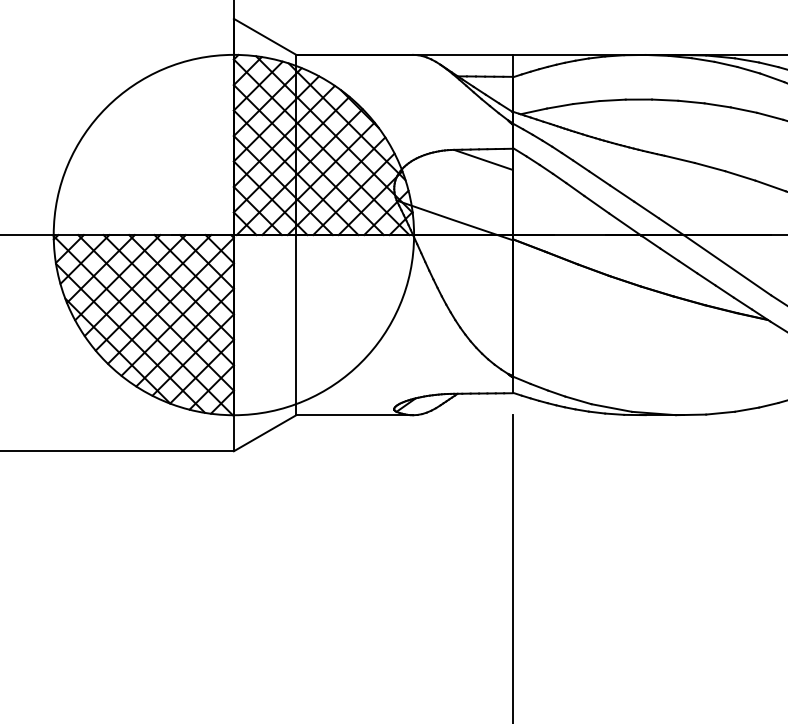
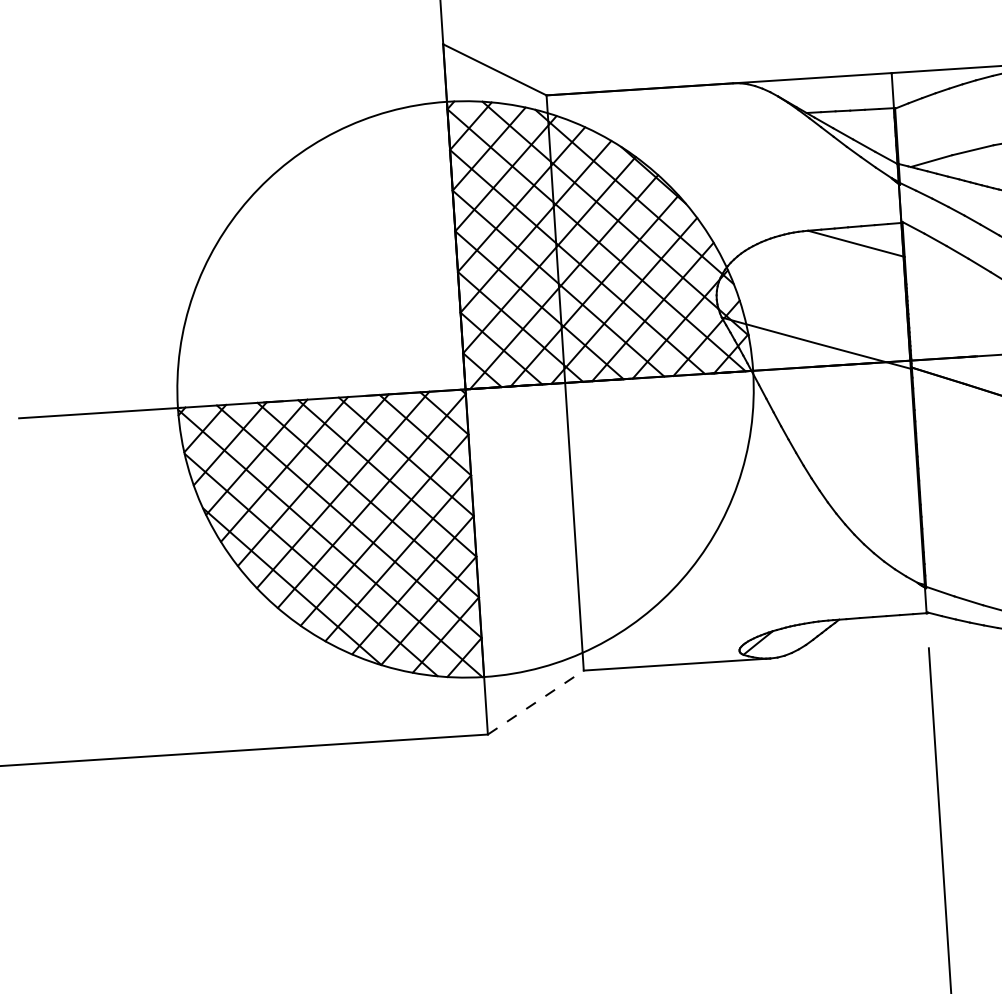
line: (265, 433) -> (536, 702), solid -> dashed

